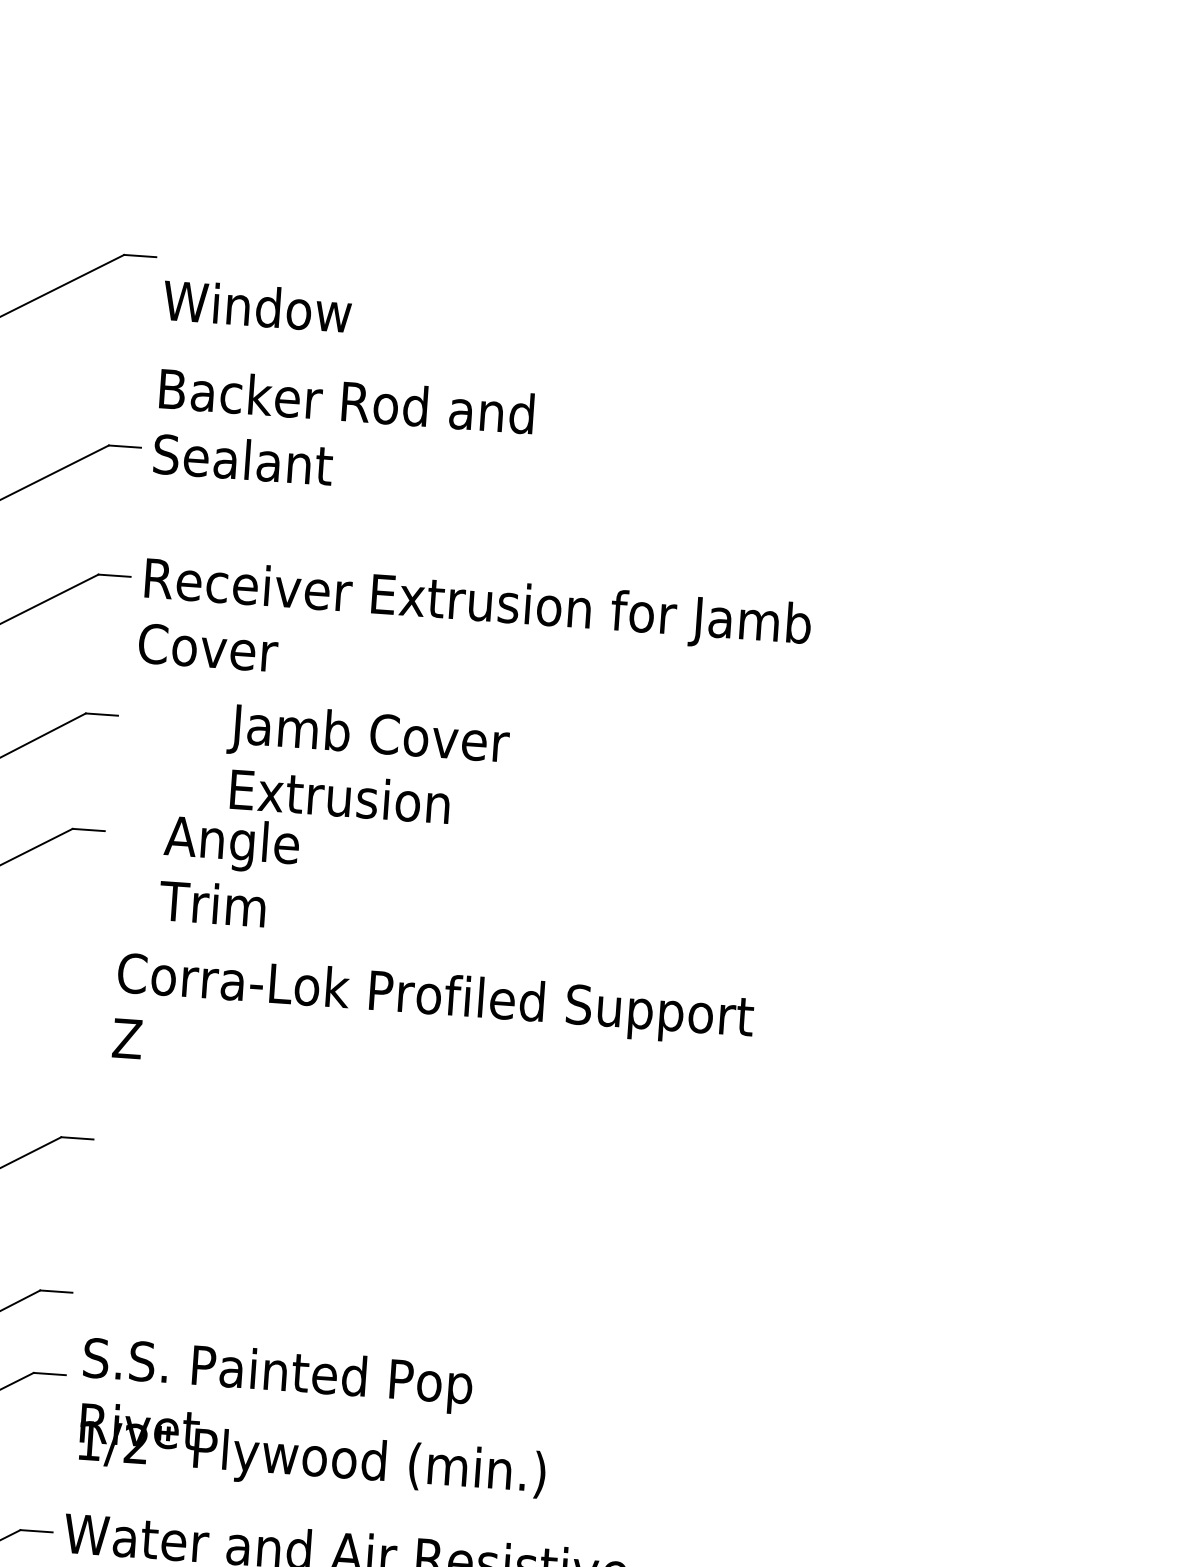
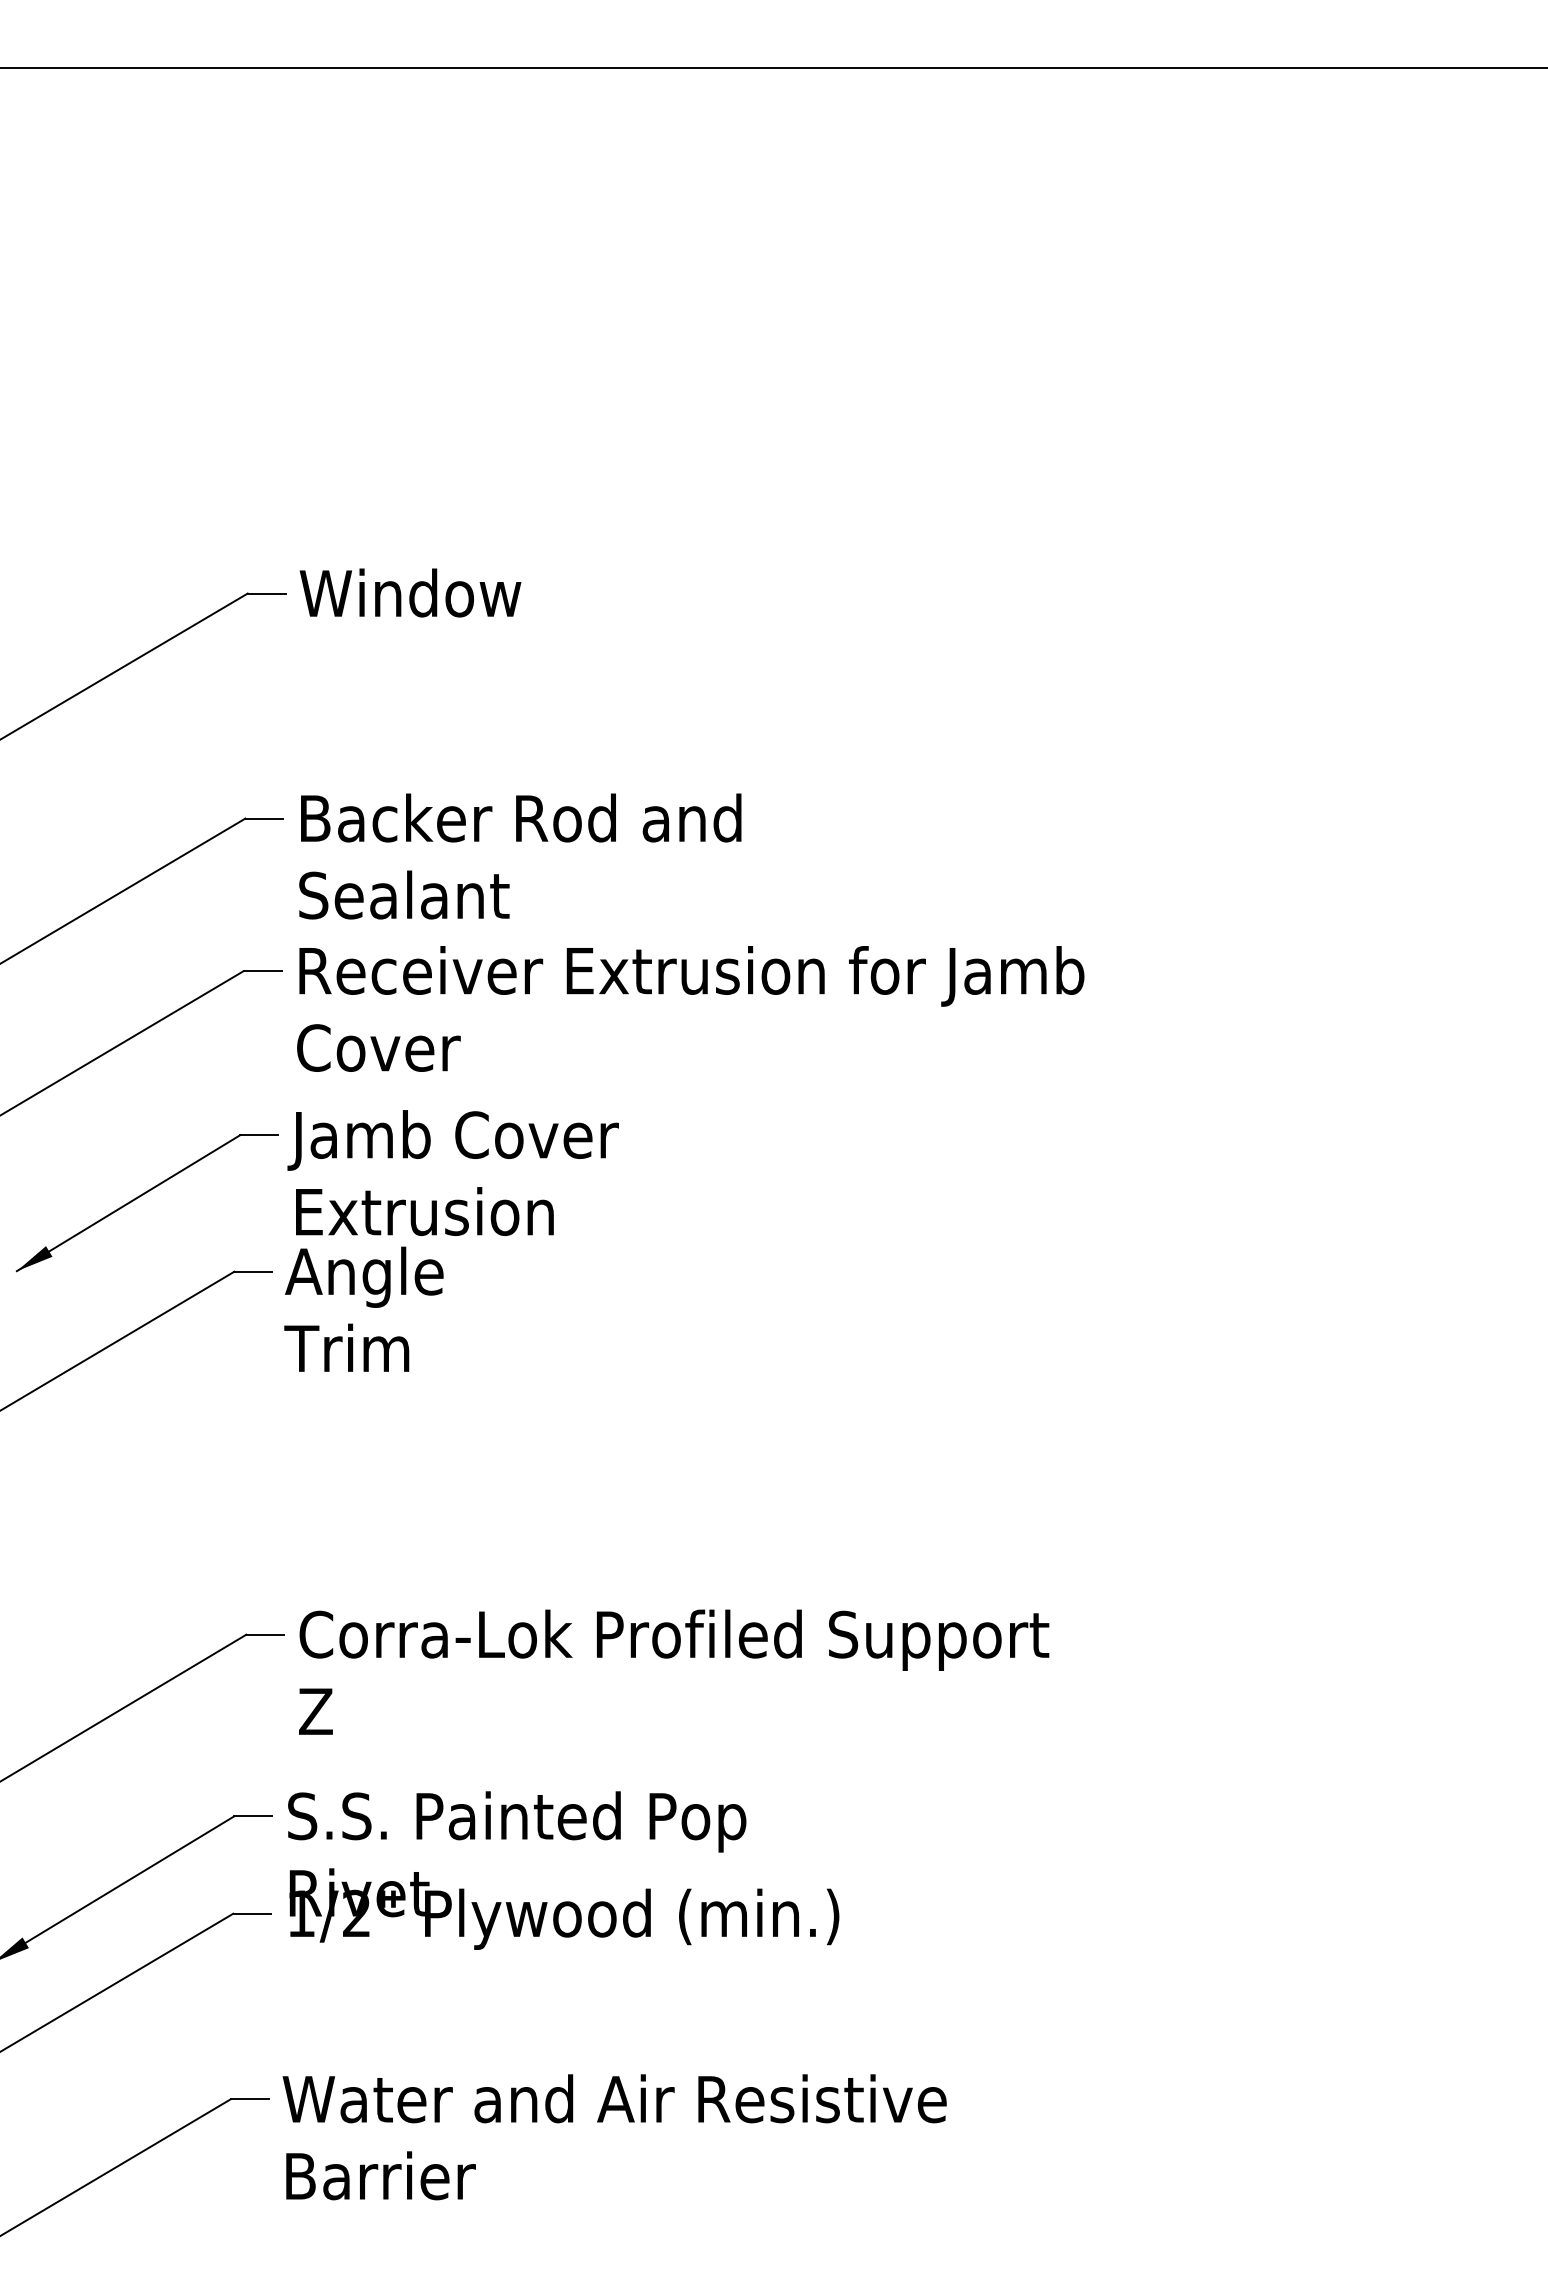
text: (257, 305) -> (410, 592), moved
text: (344, 433) -> (520, 856), moved
text: (365, 764) -> (452, 1172), moved
text: (229, 871) -> (363, 1308), moved
text: (433, 1025) -> (674, 1671), moved
text: (314, 1419) -> (563, 1870), moved

